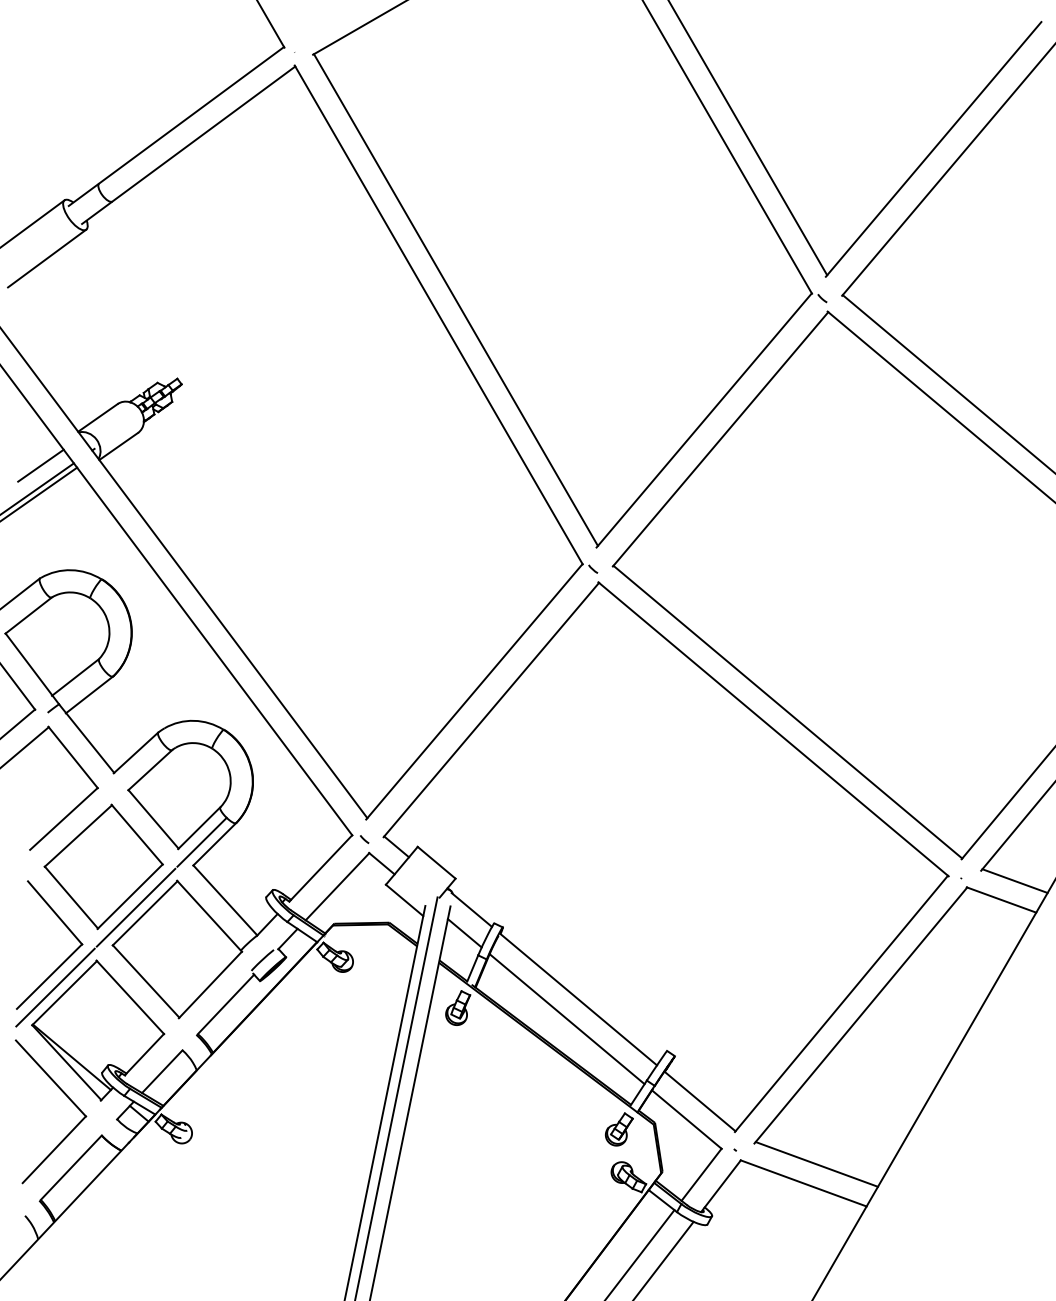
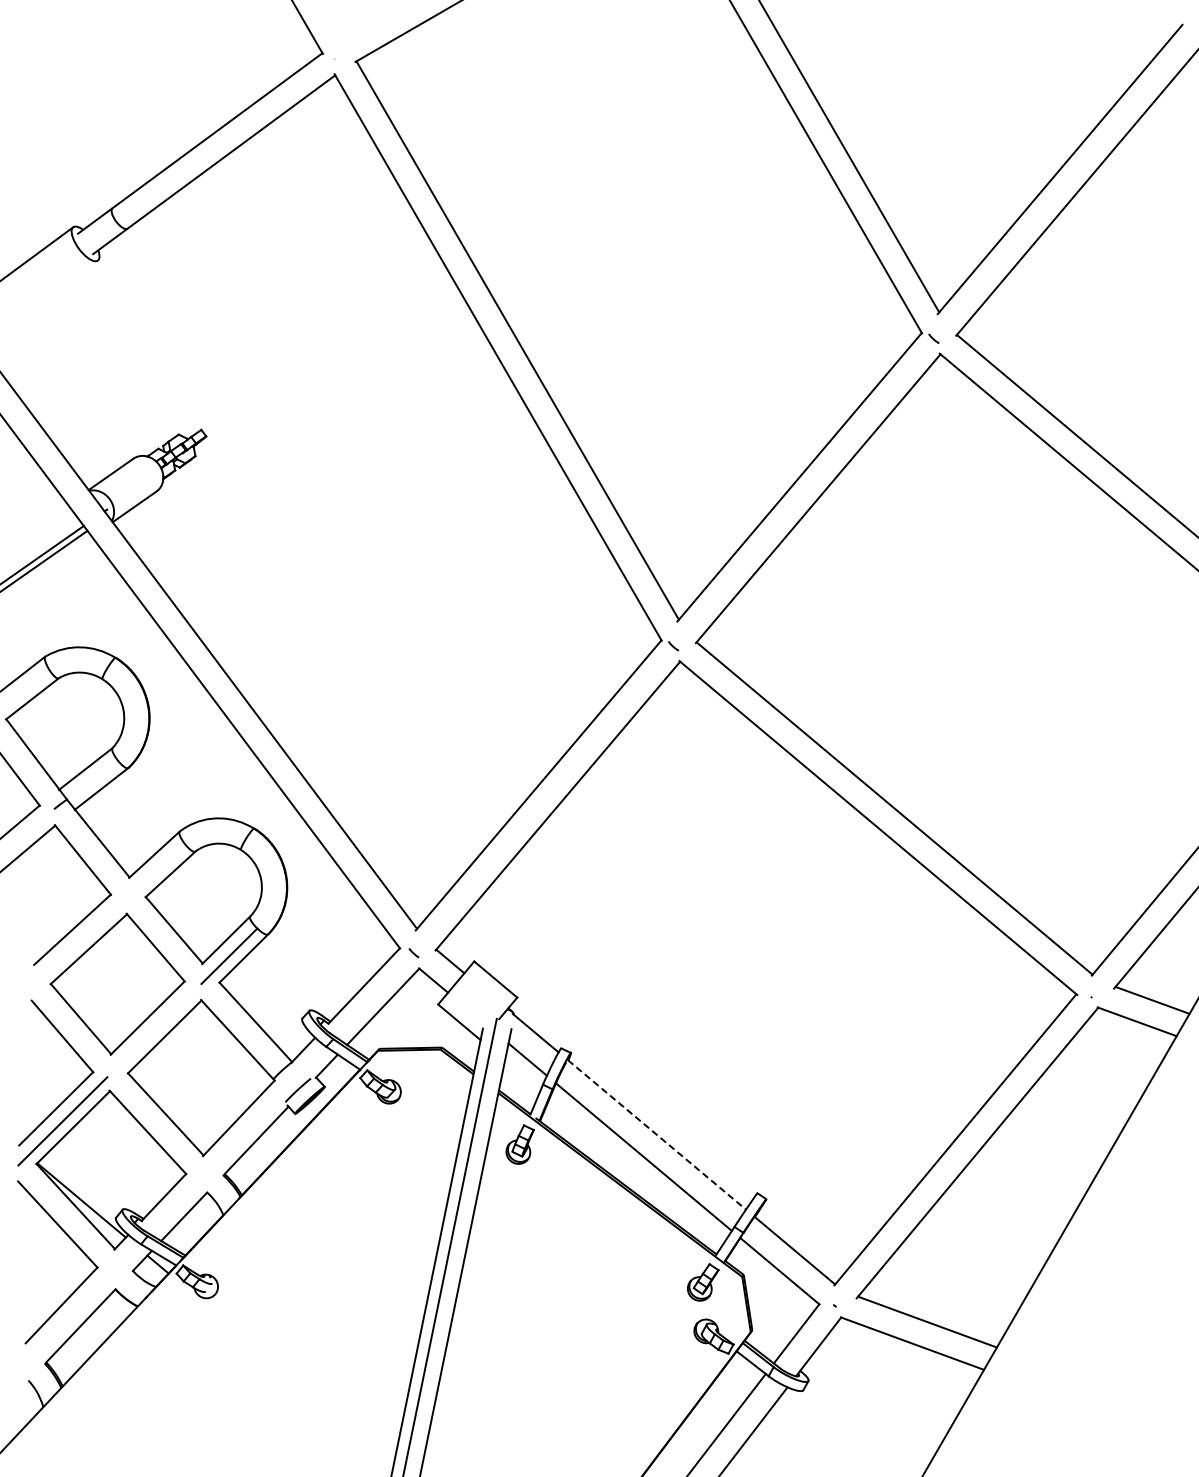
line: (47, 258) -> (53, 293), removed
line: (41, 465) -> (46, 528), removed
line: (135, 907) -> (153, 1030), removed
line: (579, 1000) -> (657, 1135), solid -> dashed

